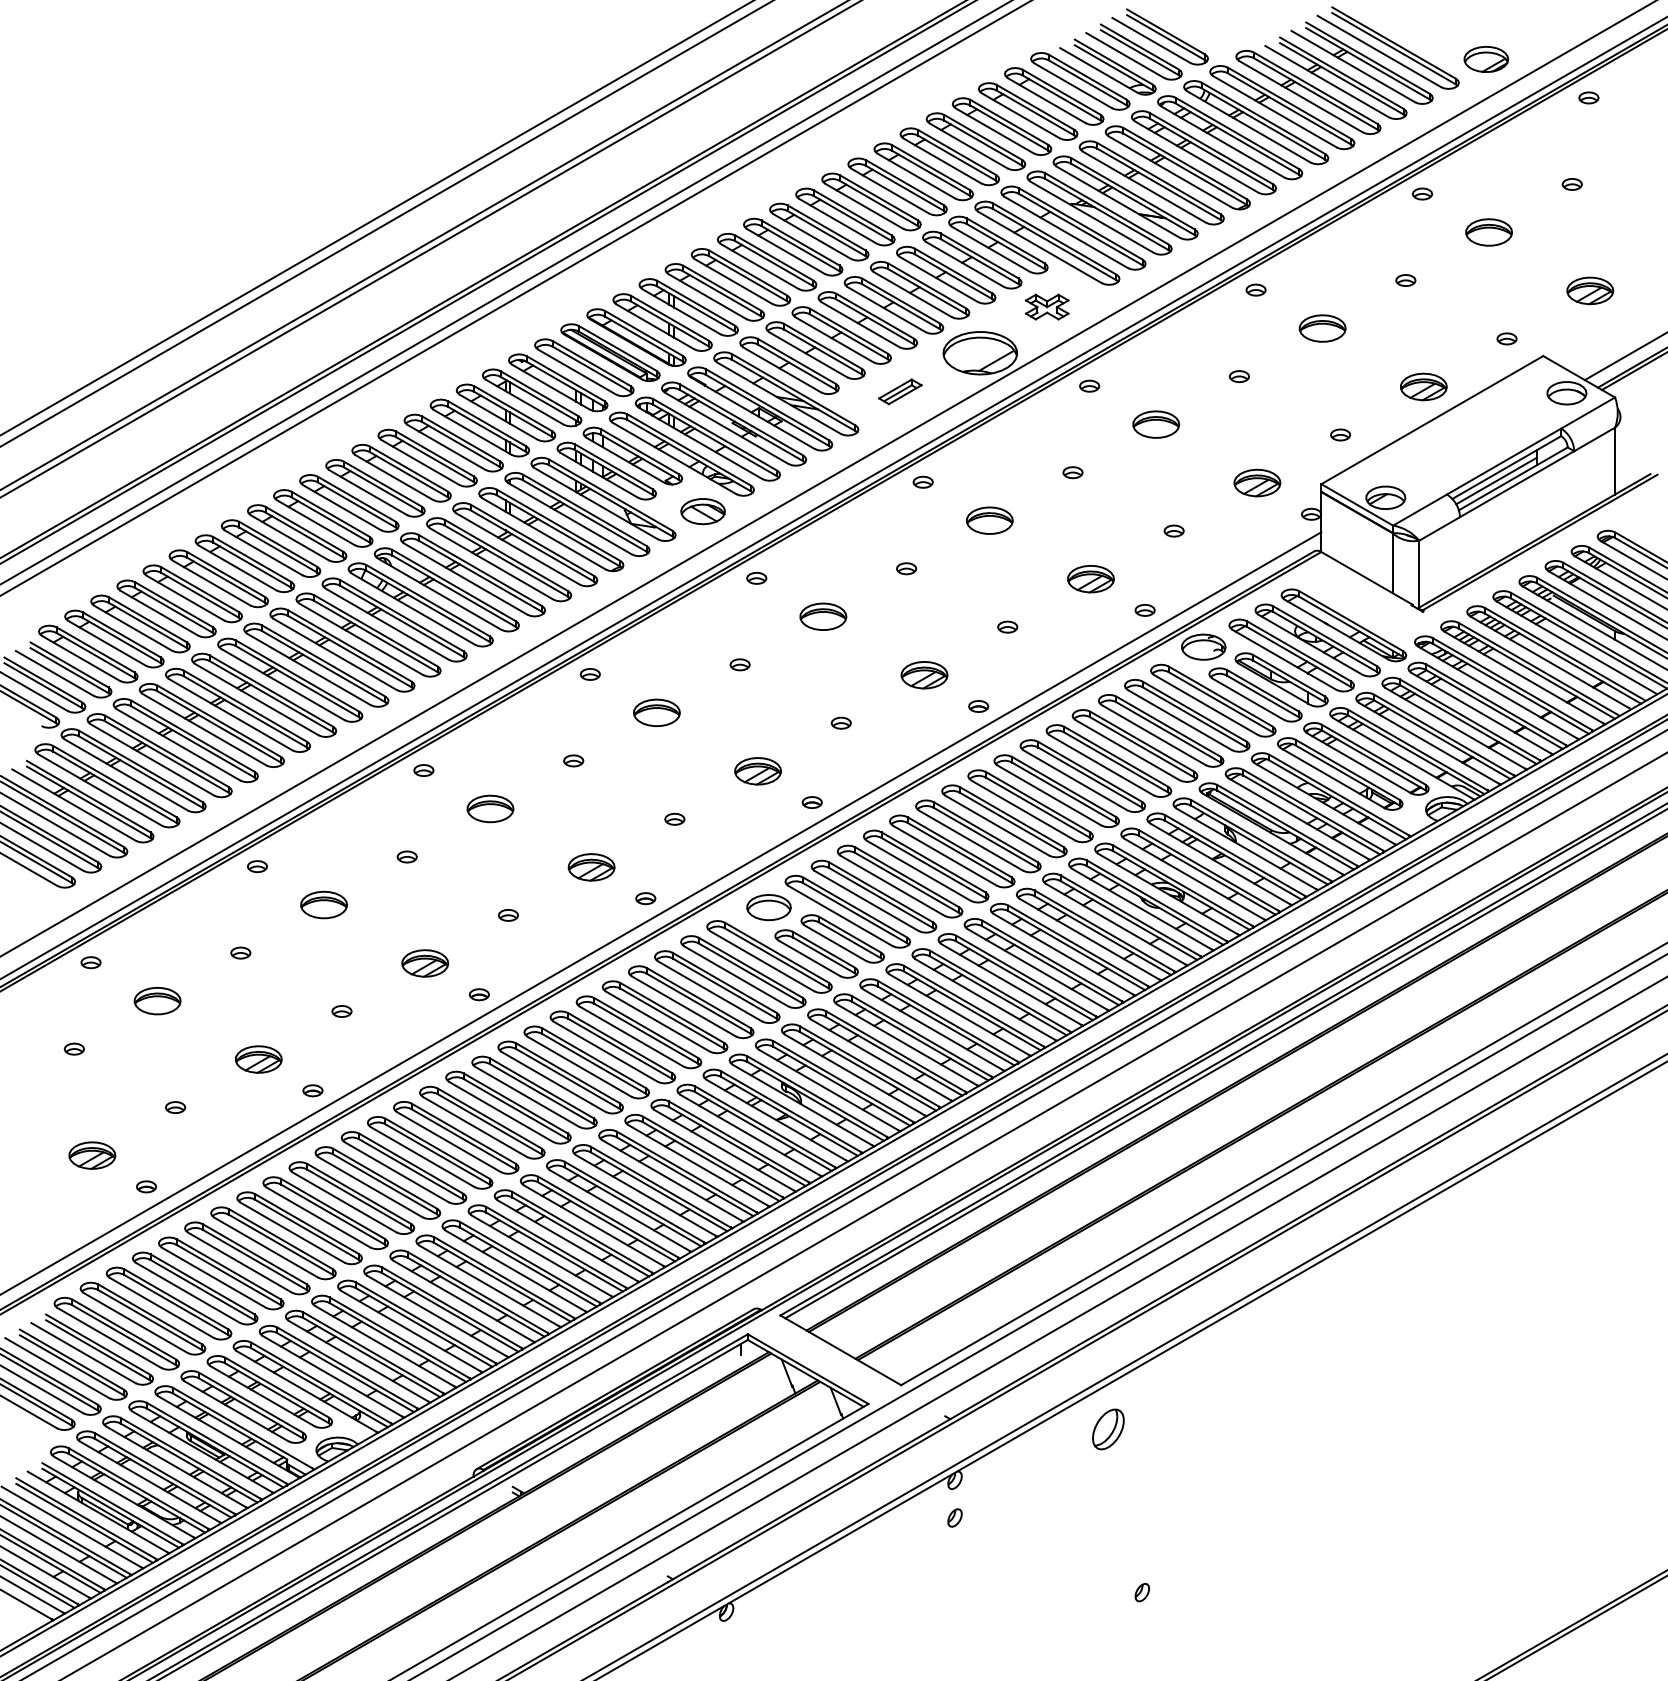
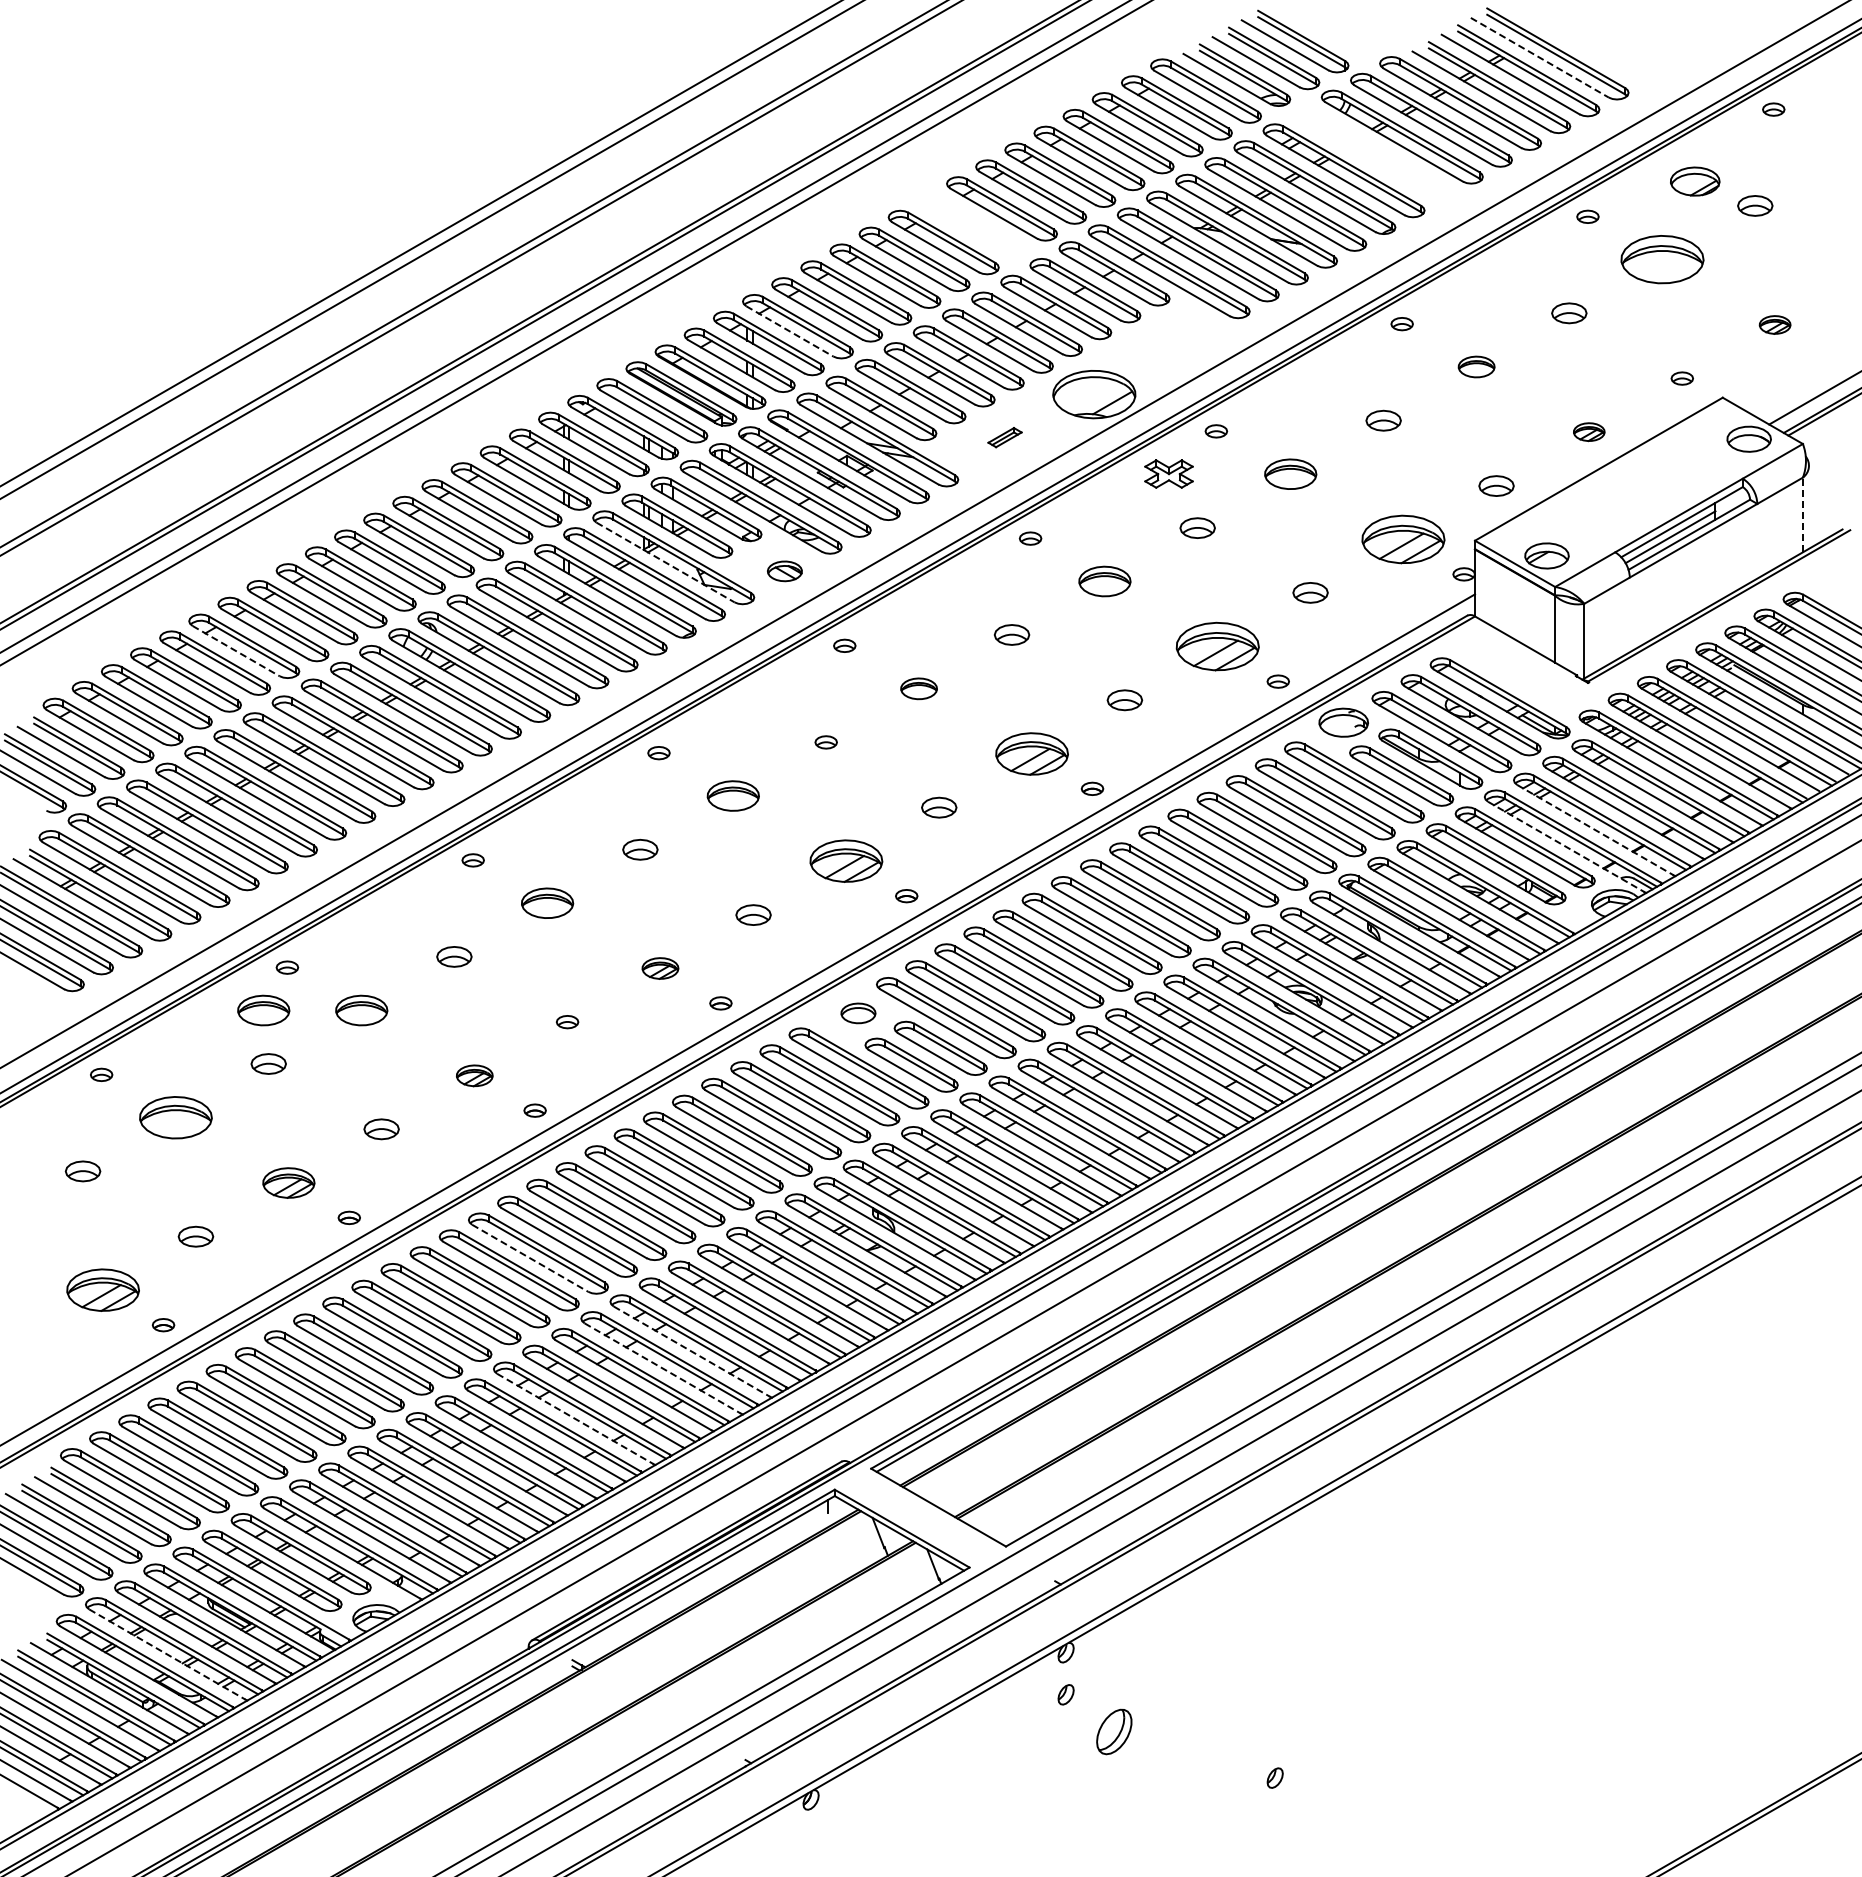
line: (1379, 51) -> (1539, 57), solid -> dashed
part: (1486, 59) -> (1695, 181), moved
part: (1229, 137) -> (1372, 153), removed
part: (1571, 184) -> (1754, 206), size x1.6
part: (871, 201) -> (972, 225), removed
part: (1488, 232) -> (1661, 259), size x1.6
part: (1405, 280) -> (1569, 313), size x1.6
part: (1589, 290) -> (1774, 324), size x0.6
line: (708, 296) -> (790, 331), solid -> dashed
part: (1046, 306) -> (1168, 473), moved
part: (1322, 328) -> (1476, 366), size x0.7
part: (1239, 376) -> (1383, 420), size x1.6
part: (1422, 386) -> (1588, 431), size x0.6
part: (899, 391) -> (1004, 437), size x0.7
part: (1340, 434) -> (1496, 485), size x1.6
line: (1614, 460) -> (1802, 514), solid -> dashed
part: (1072, 472) -> (1197, 527), size x1.6
part: (1257, 483) -> (1403, 539), size x1.6
line: (596, 503) -> (665, 562), solid -> dashed
part: (702, 511) -> (784, 571), size x0.7
part: (1173, 531) -> (1310, 593), size x1.6
part: (906, 569) -> (1011, 635), size x1.6
part: (1090, 578) -> (1217, 646), size x1.6
line: (211, 583) -> (236, 651), solid -> dashed
part: (822, 616) -> (918, 688), size x0.7
part: (1007, 627) -> (1124, 700), size x1.6
part: (924, 674) -> (1031, 753), size x1.4
part: (840, 723) -> (938, 807), size x1.6
line: (1429, 743) -> (1595, 830), solid -> dashed
line: (1403, 758) -> (1566, 847), solid -> dashed
part: (573, 760) -> (640, 849), size x1.6
part: (757, 771) -> (845, 861), size x1.4
part: (674, 819) -> (752, 914), size x1.6
part: (407, 856) -> (454, 956), size x1.6
part: (591, 867) -> (660, 968), size x0.7
part: (236, 904) -> (263, 1010), added
part: (769, 907) -> (858, 1013), size x0.7
part: (240, 953) -> (268, 1064), size x1.6
part: (425, 963) -> (474, 1075), size x0.7
part: (157, 1000) -> (175, 1117), size x1.4
part: (341, 1011) -> (381, 1129), size x1.6
part: (73, 1049) -> (82, 1171), size x1.6
part: (175, 1107) -> (195, 1236), size x1.6
line: (475, 1127) -> (530, 1258), solid -> dashed
part: (91, 1155) -> (102, 1290), size x1.4
line: (620, 1210) -> (692, 1351), solid -> dashed
line: (594, 1225) -> (663, 1368), solid -> dashed
line: (515, 1271) -> (575, 1419), solid -> dashed
part: (1108, 1429) -> (1114, 1731), moved
line: (150, 1481) -> (167, 1654), solid -> dashed

